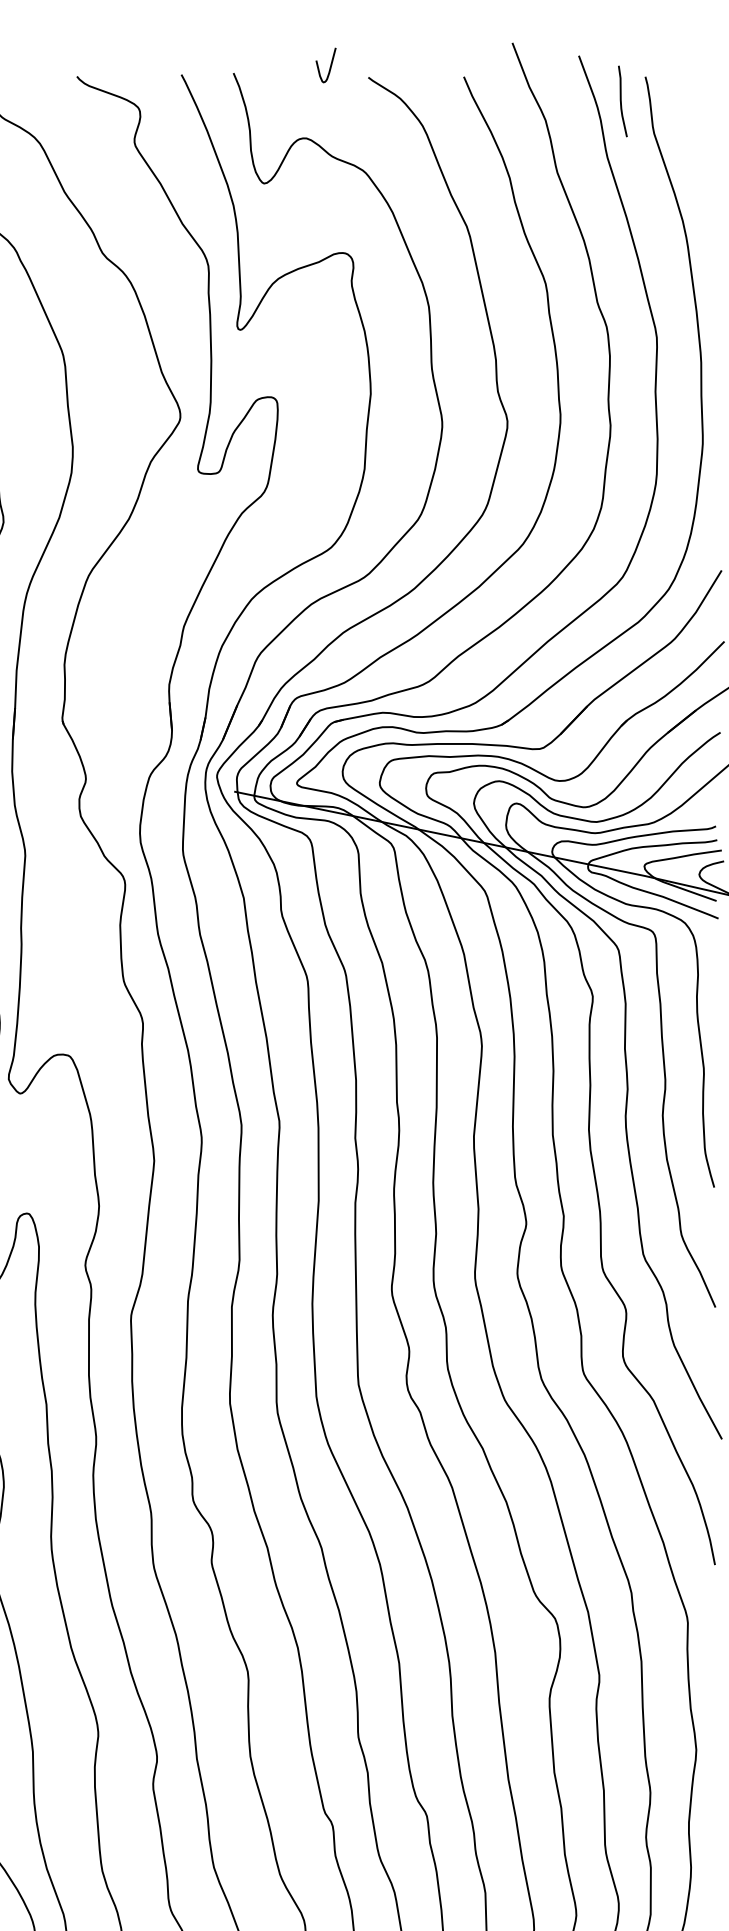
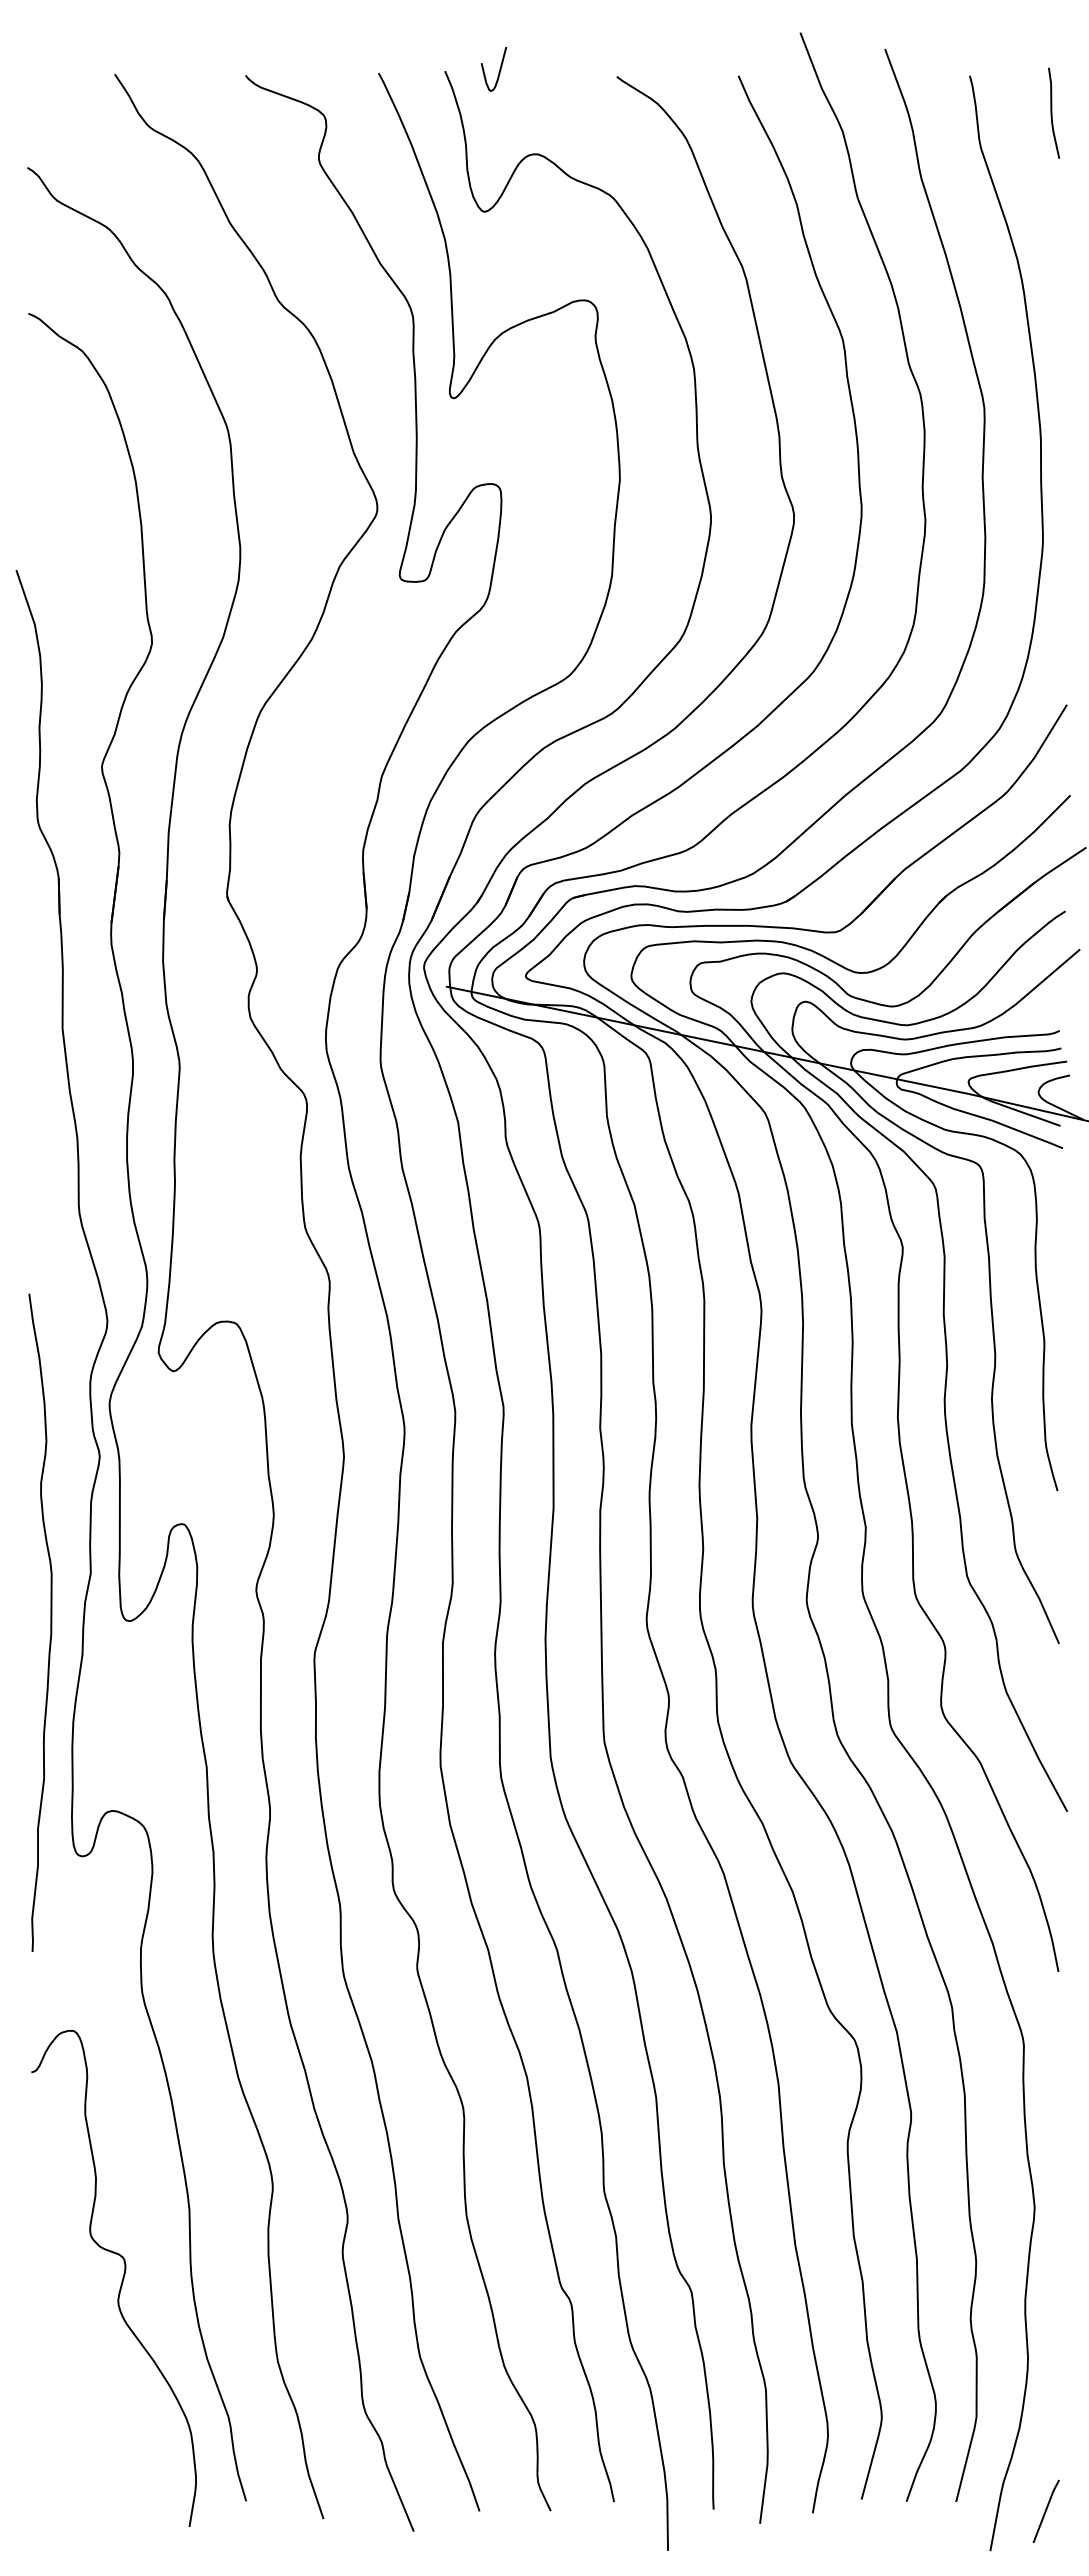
curve: (330, 64) -> (499, 68), moved
curve: (621, 100) -> (1052, 112), moved

